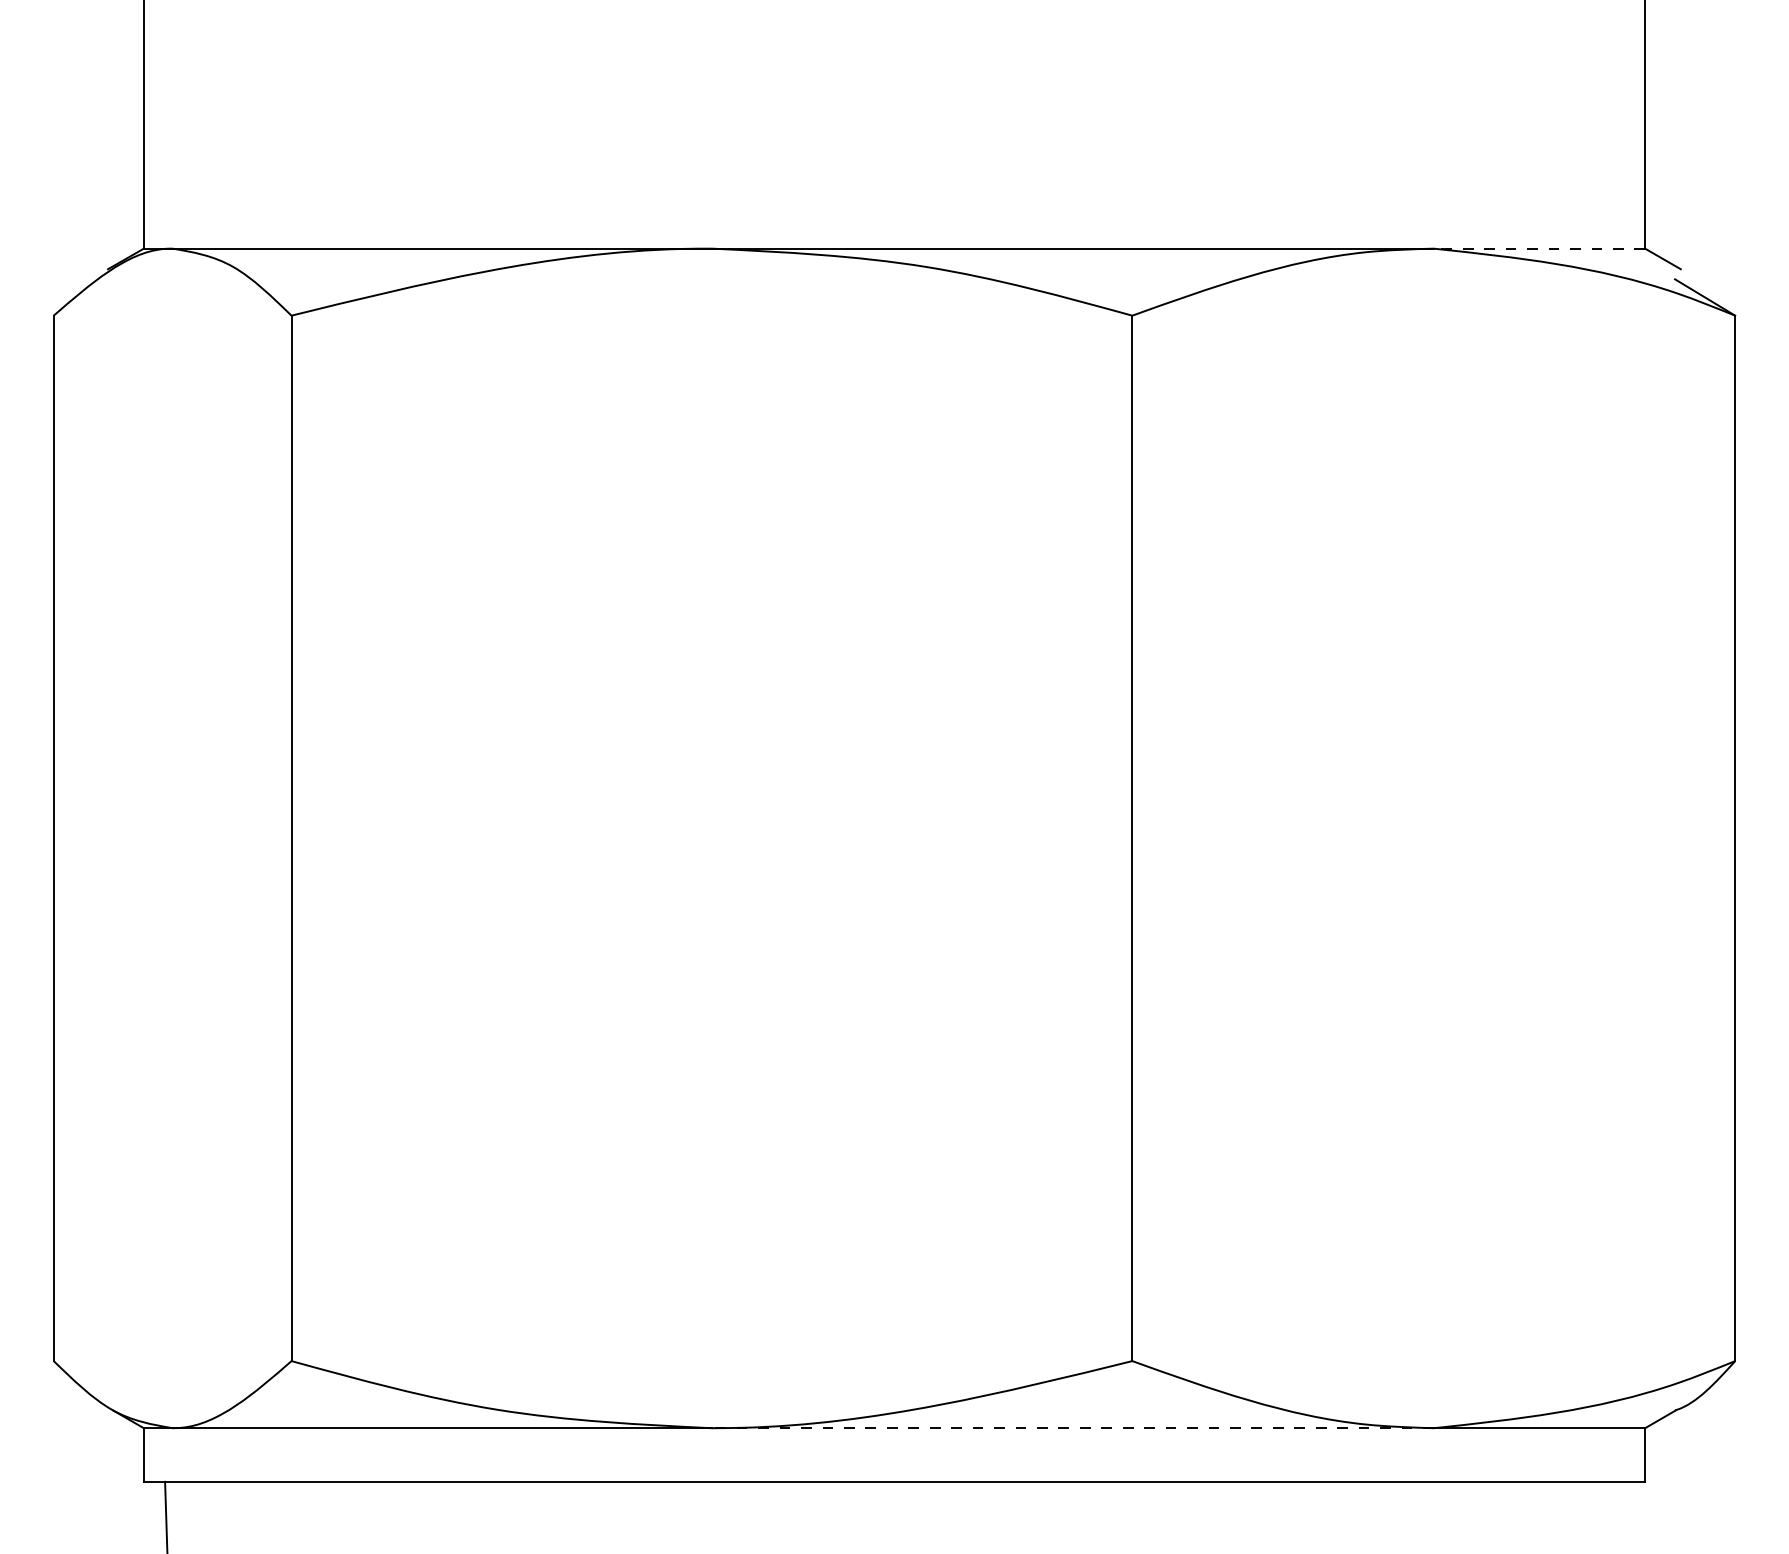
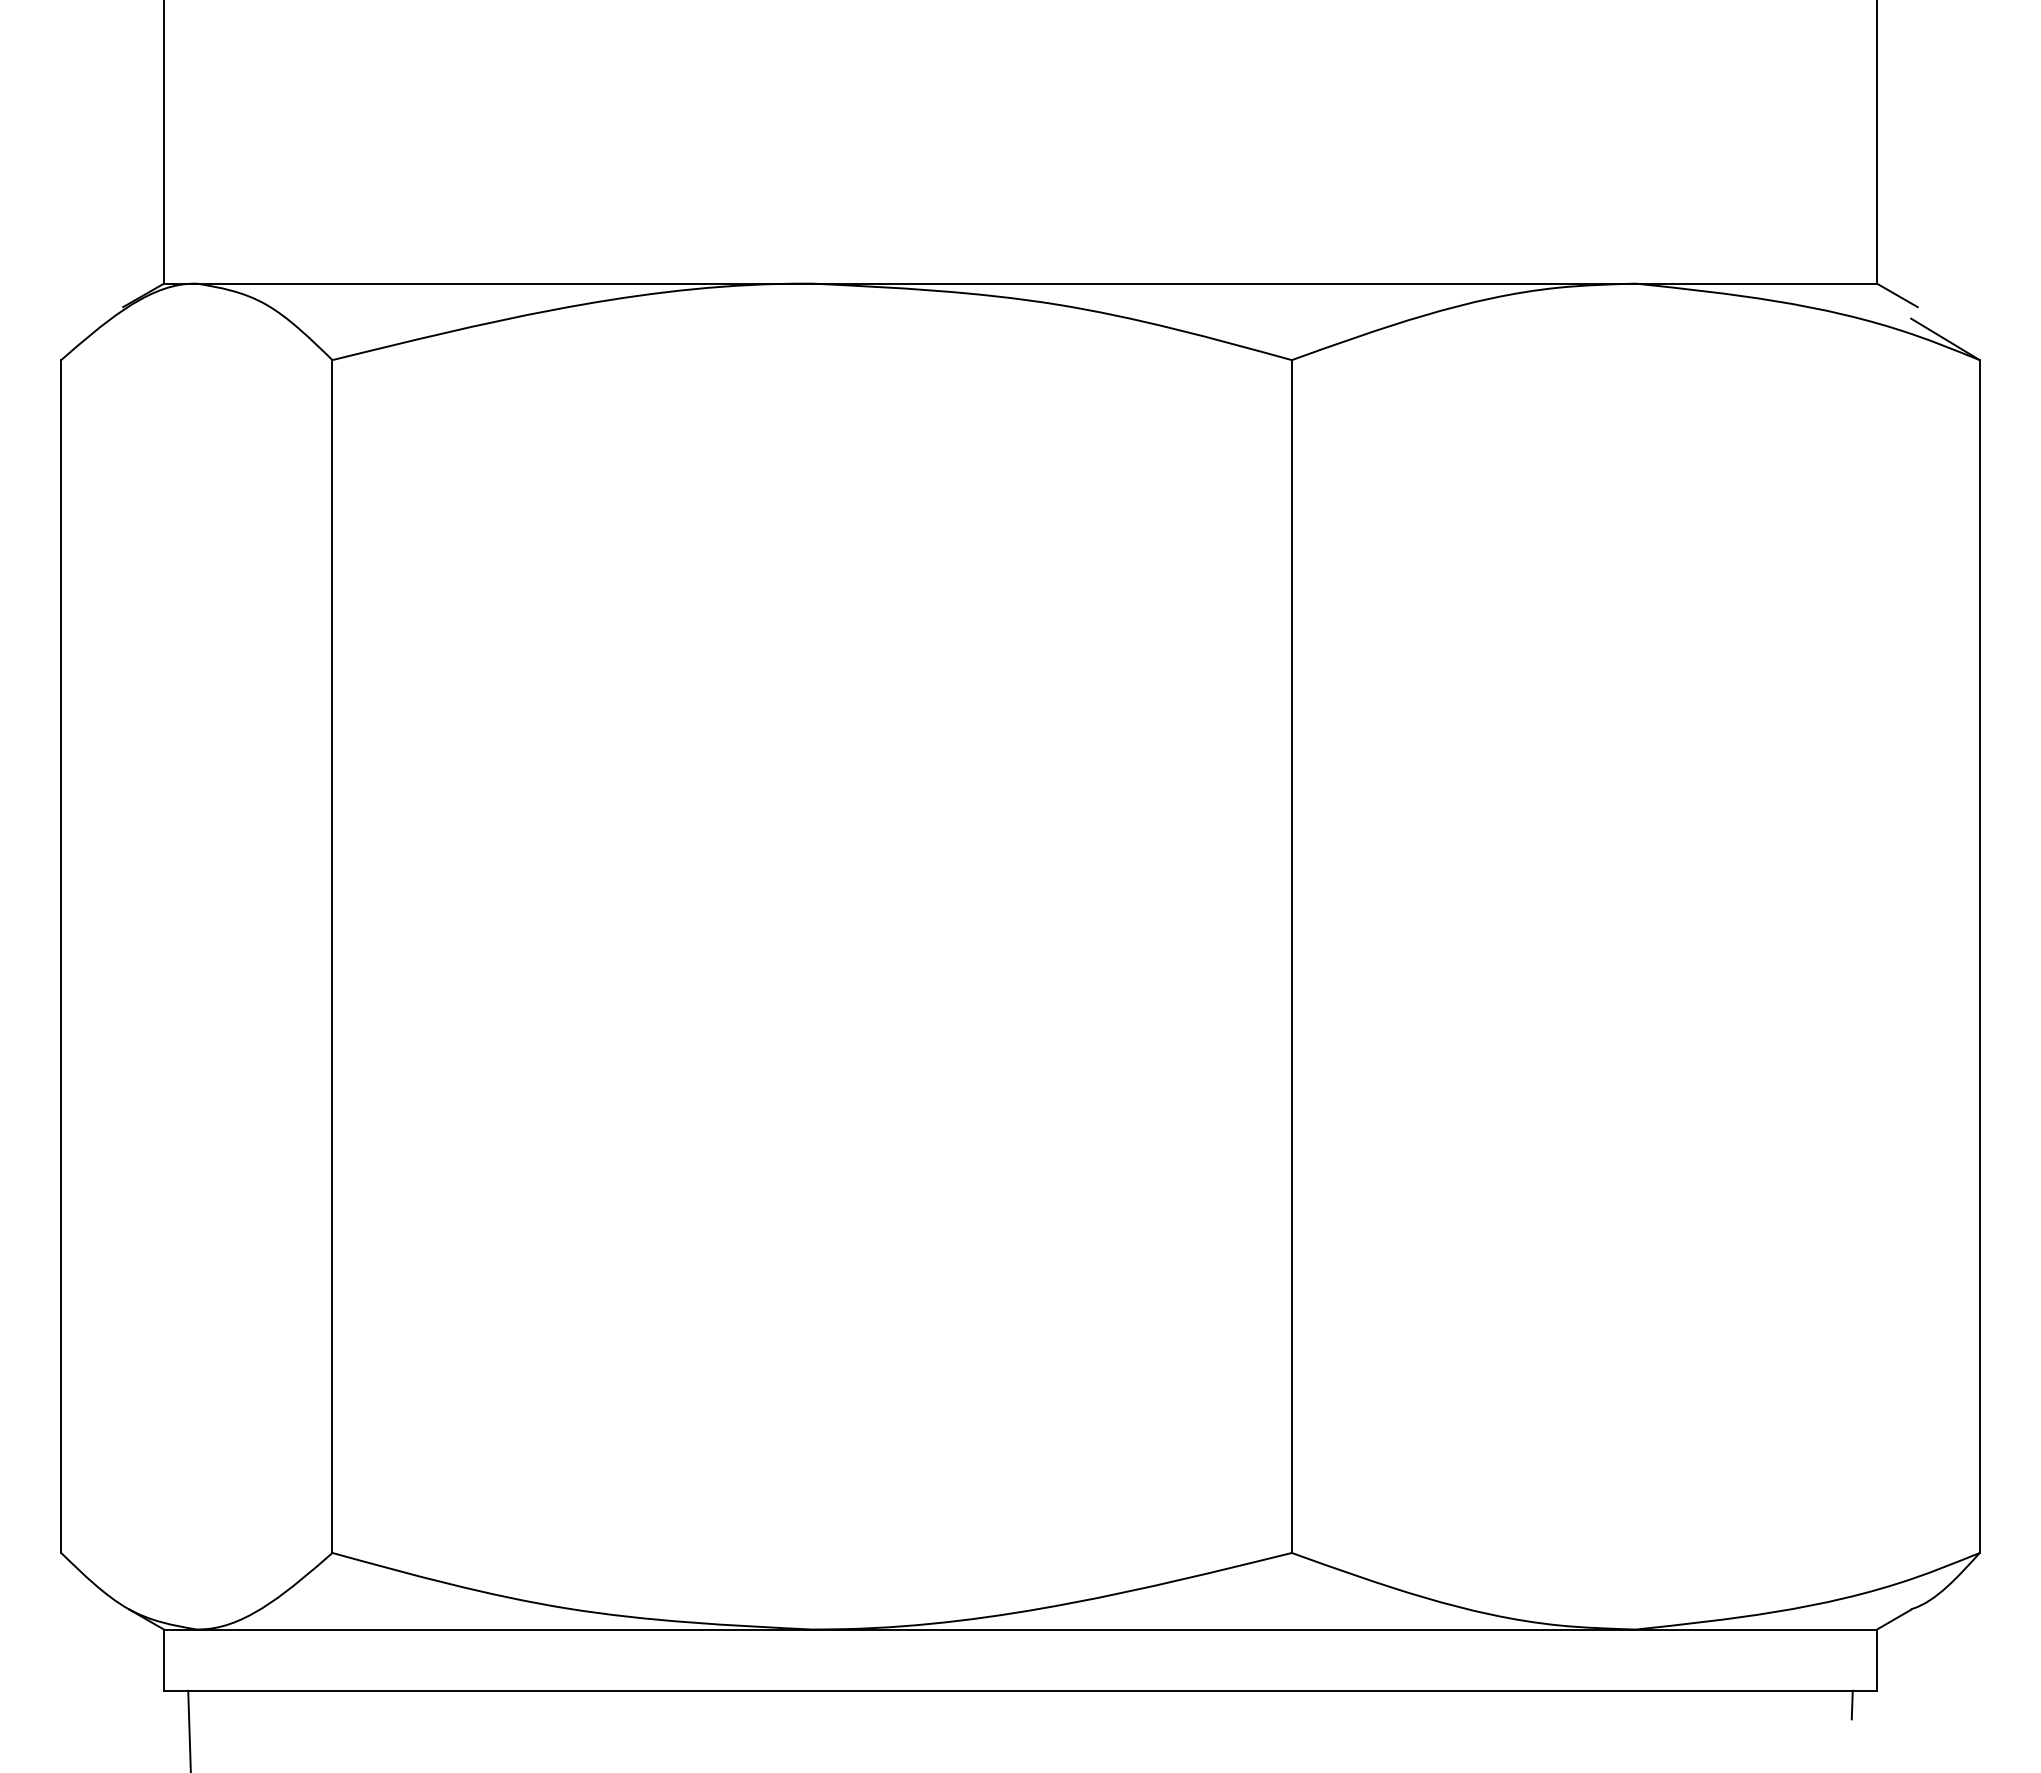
line: (1539, 248) -> (1756, 283), dashed -> solid
line: (1073, 1428) -> (1224, 1629), dashed -> solid
line: (1622, 1493) -> (1851, 1704), added

